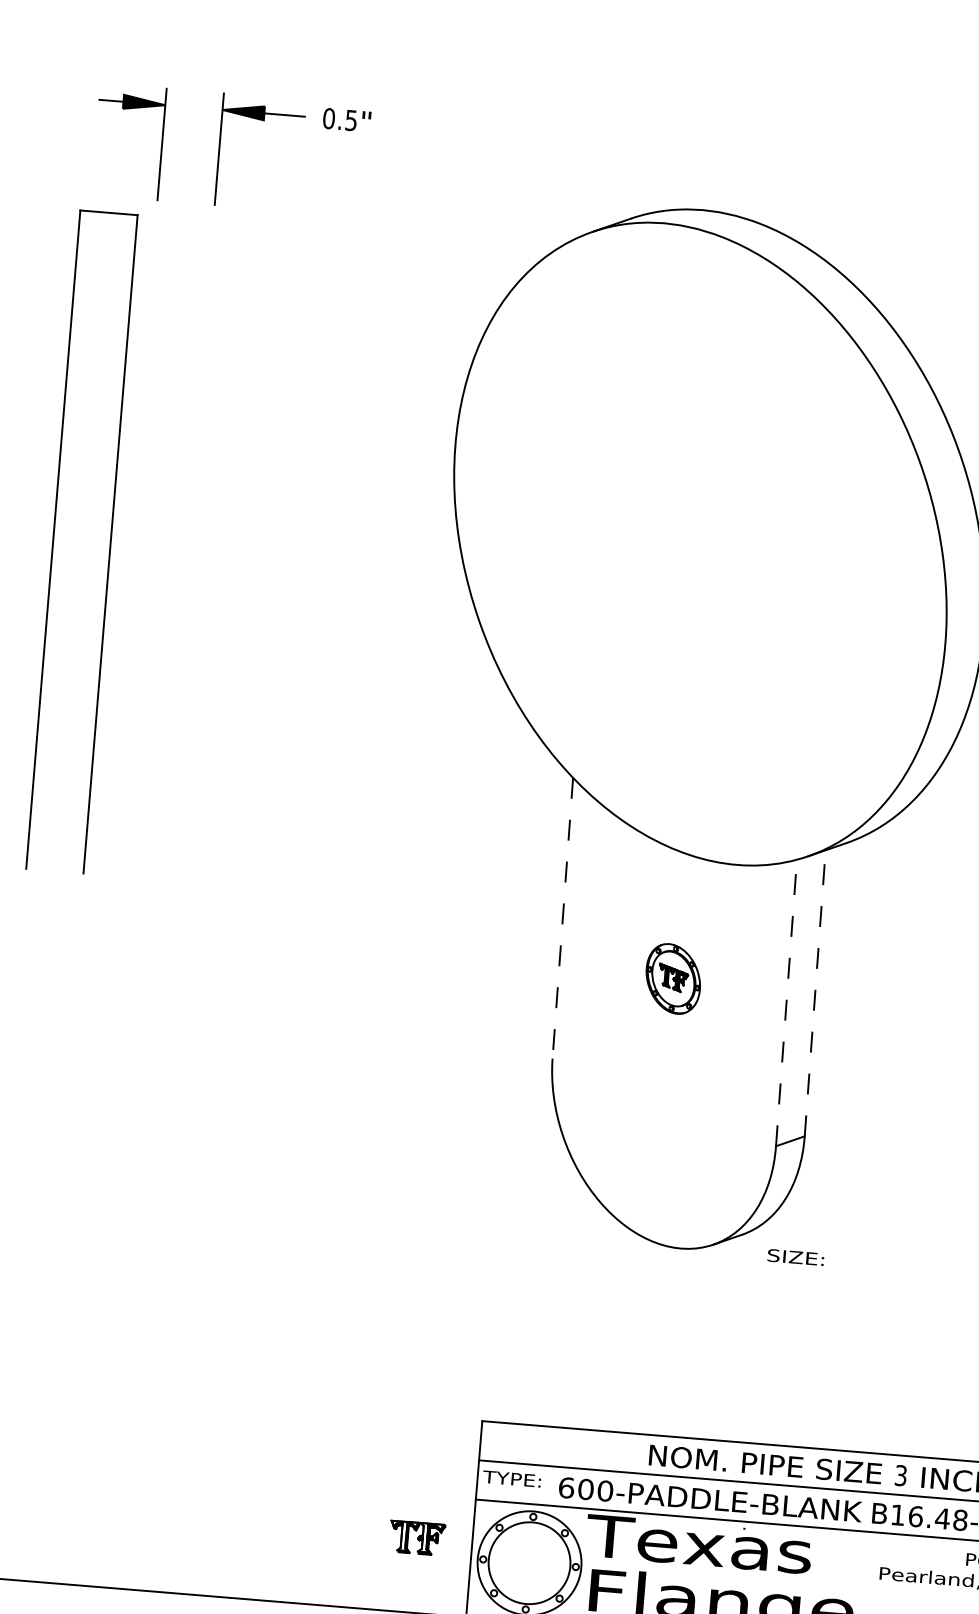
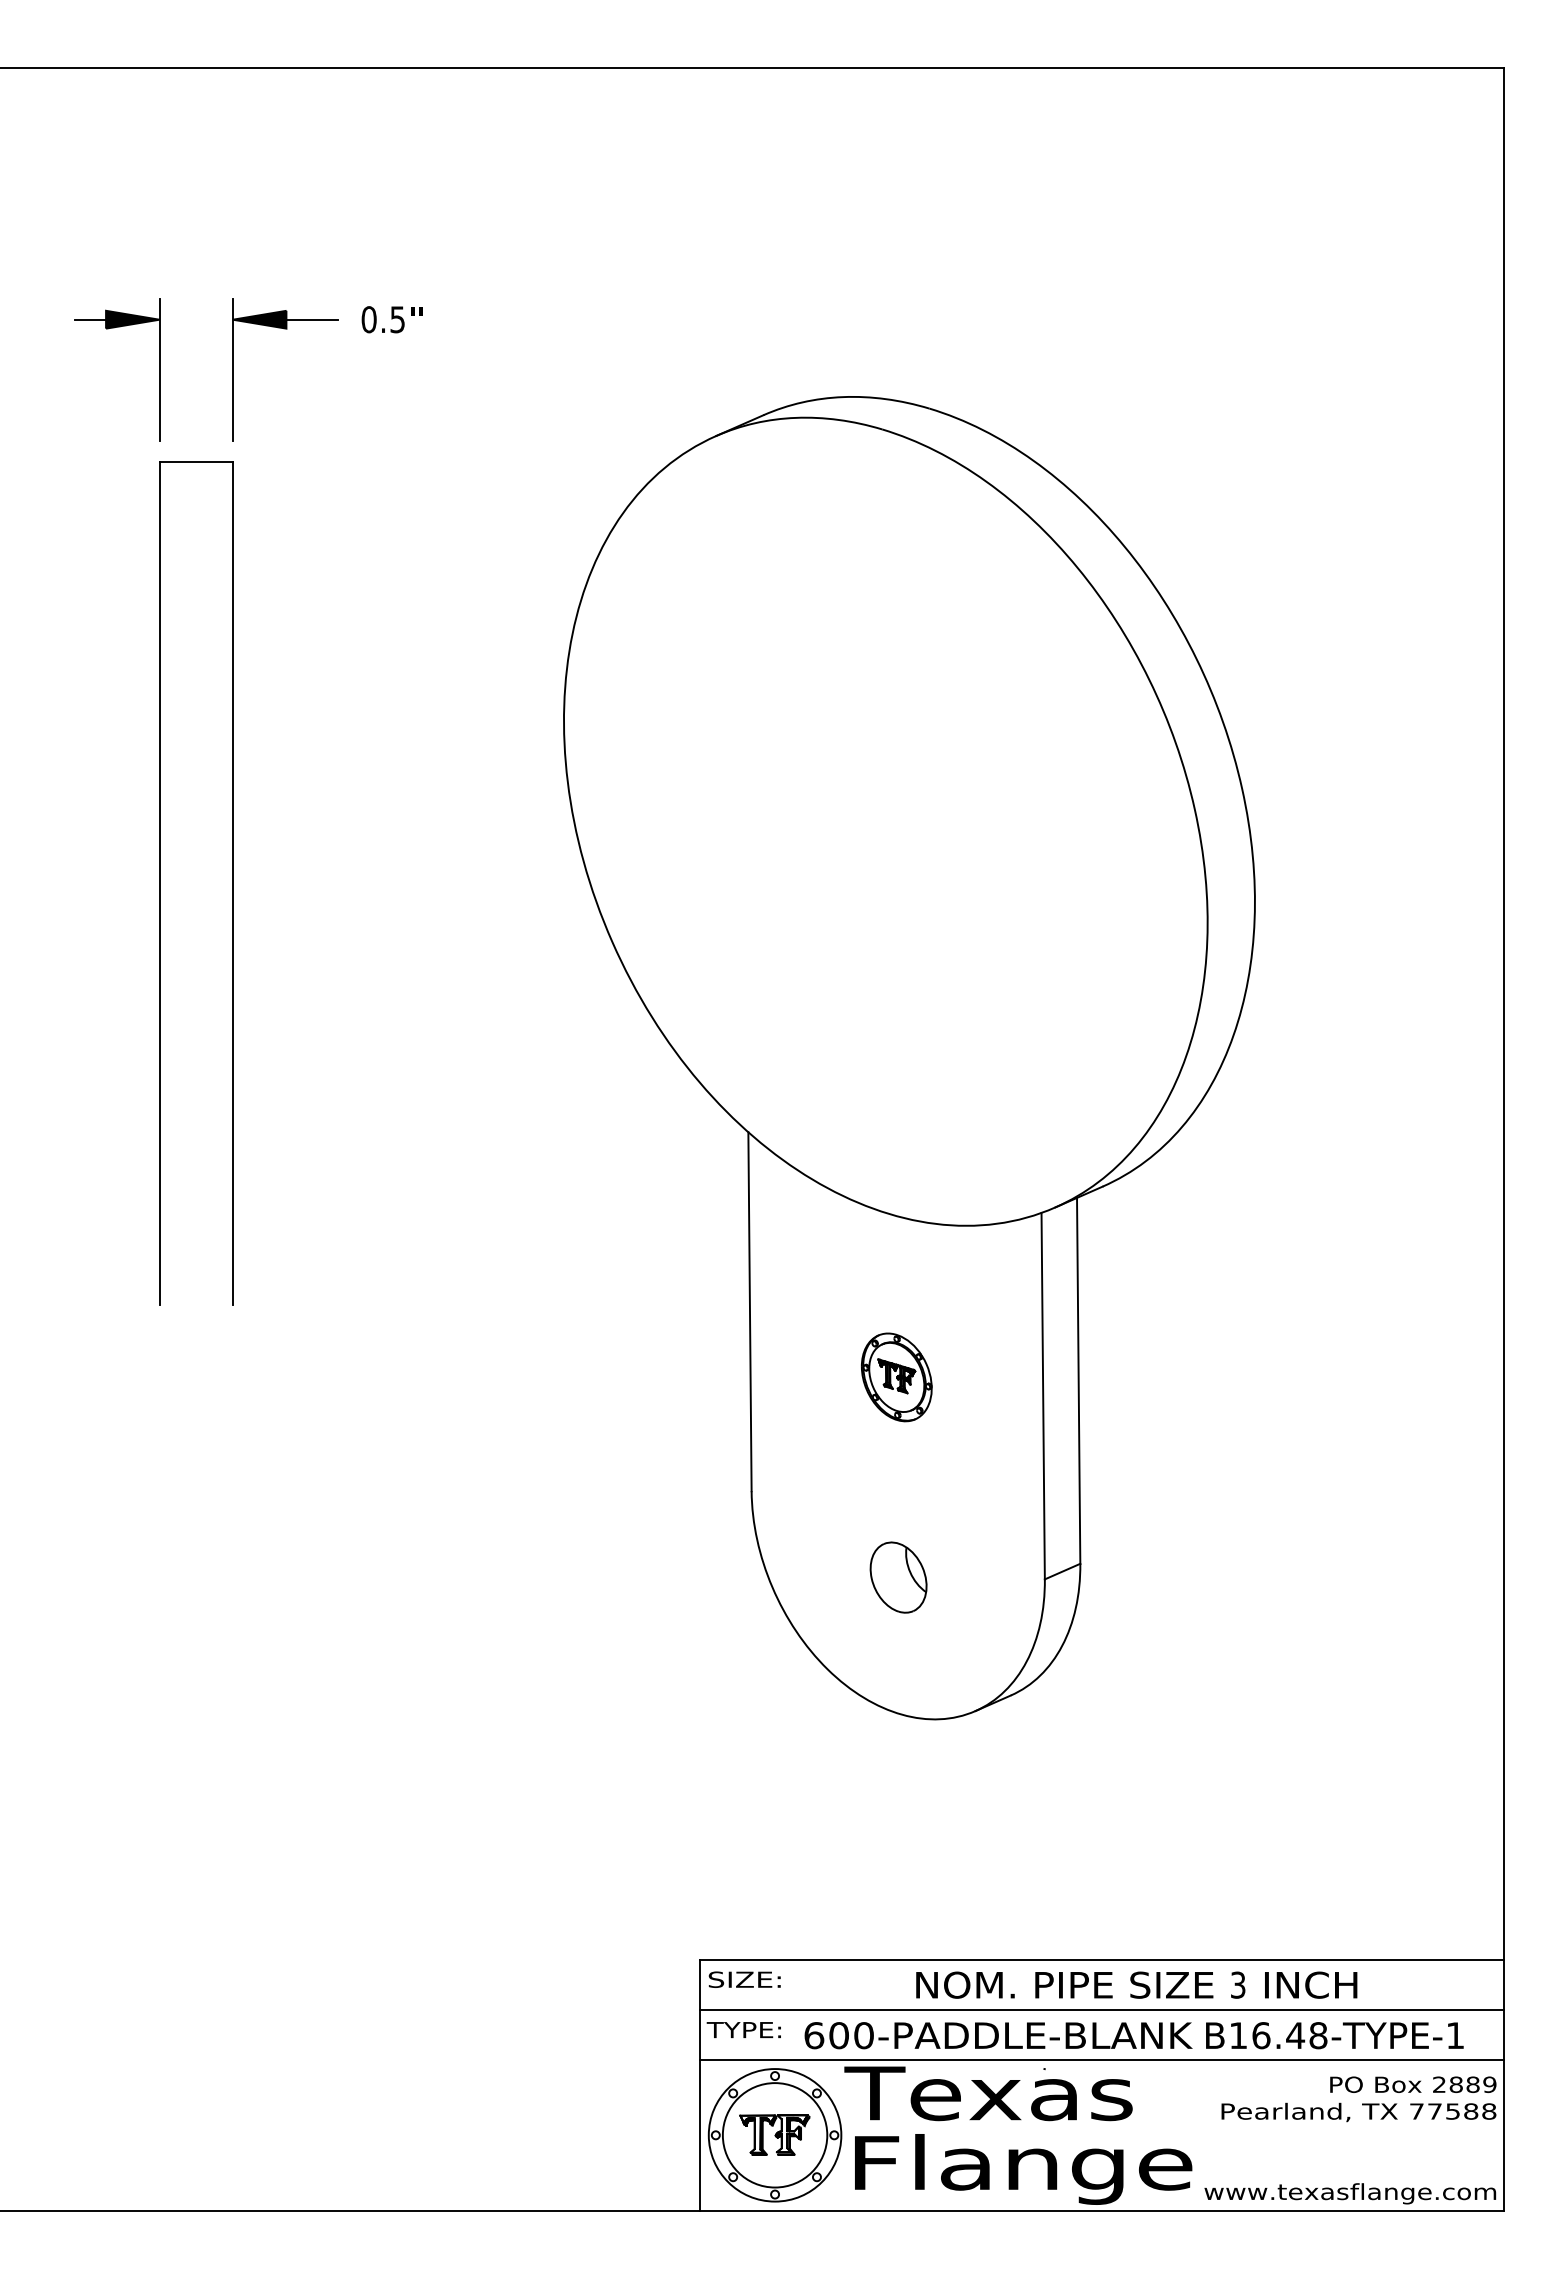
part: (54, 539) -> (160, 883), moved
line: (562, 917) -> (749, 1311), dashed -> solid
line: (815, 993) -> (1078, 1380), dashed -> solid
line: (786, 1002) -> (1043, 1395), dashed -> solid
part: (661, 1135) -> (898, 1577), added
text: (795, 1257) -> (744, 1979), moved
part: (417, 1537) -> (774, 2134), moved

